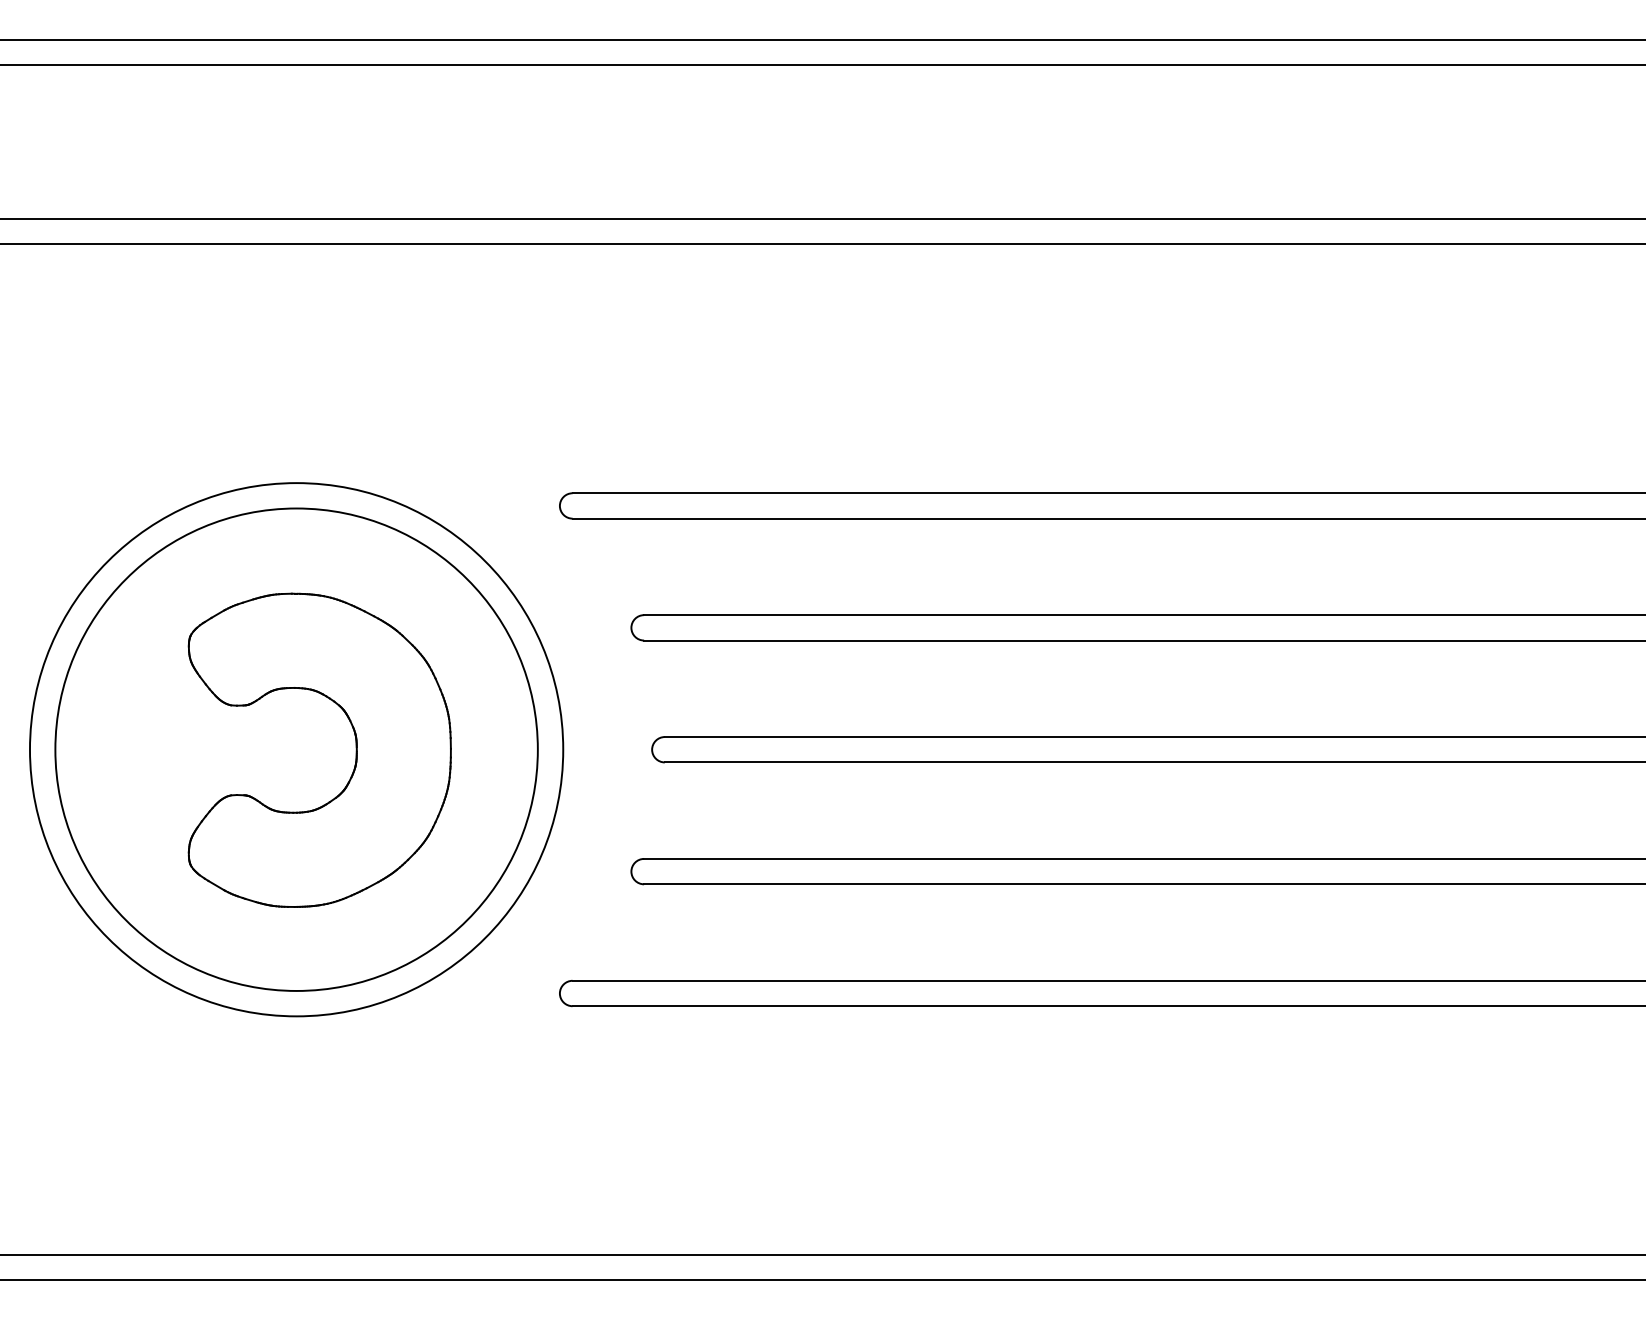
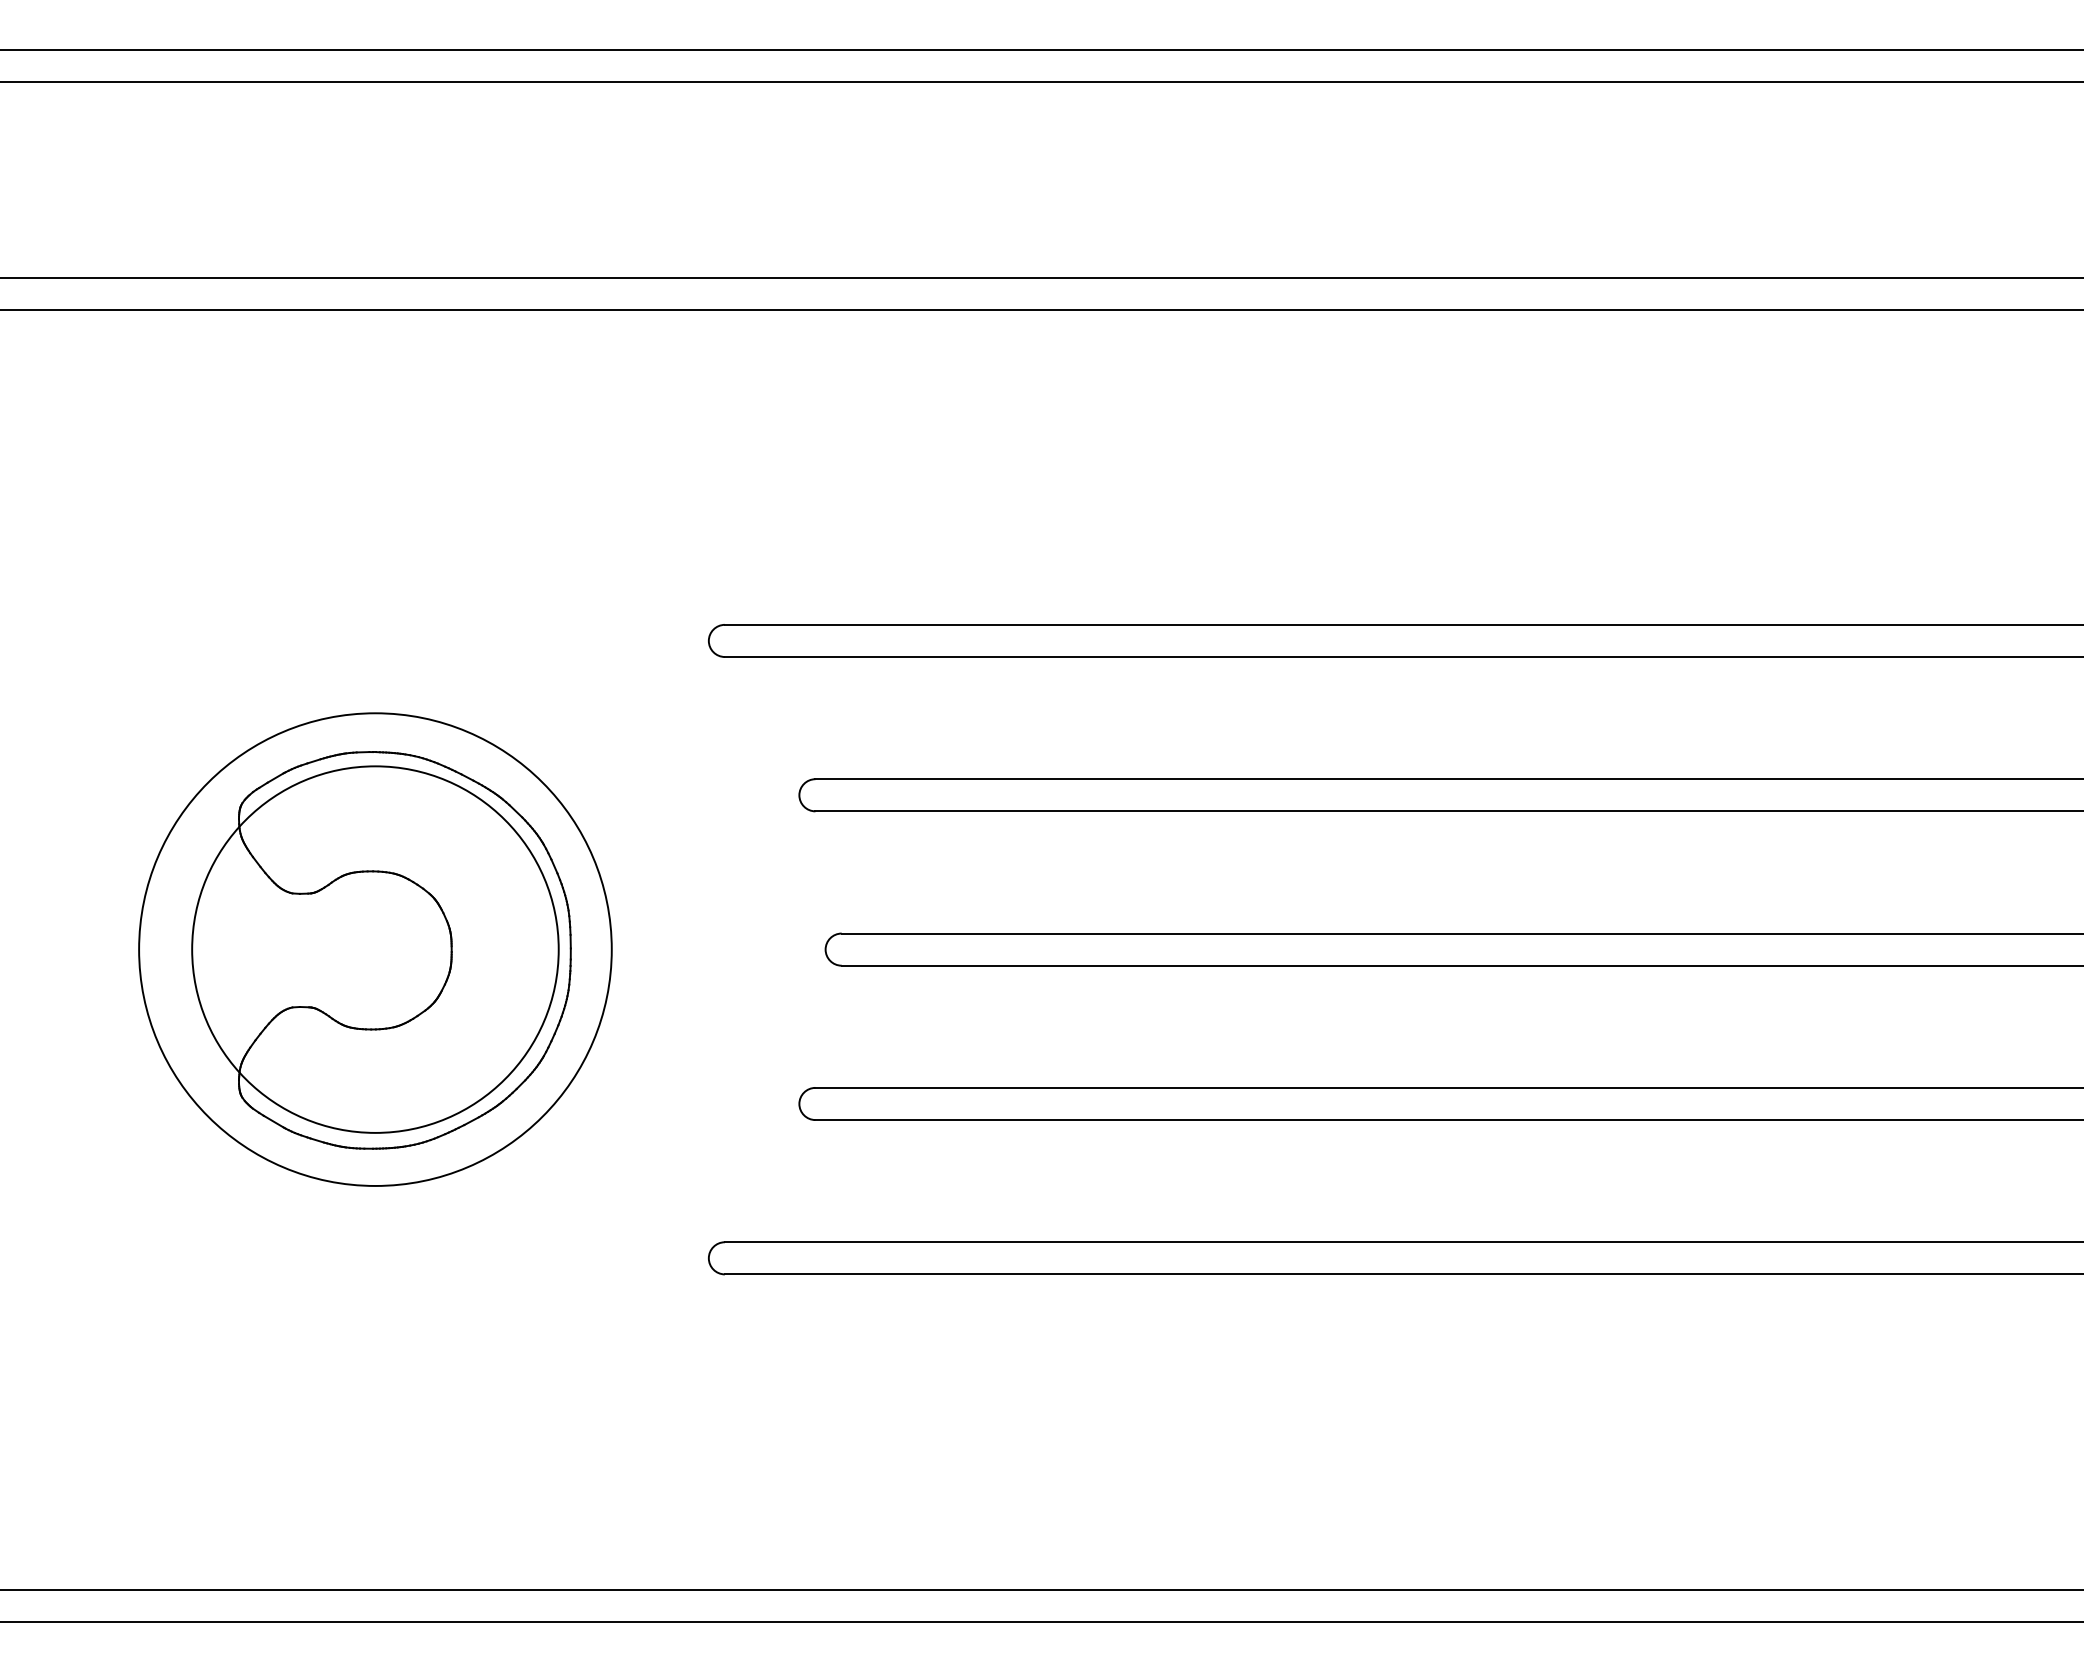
circle: (296, 749) -> (375, 949), size x0.6
circle: (296, 749) -> (375, 949), size x0.7

